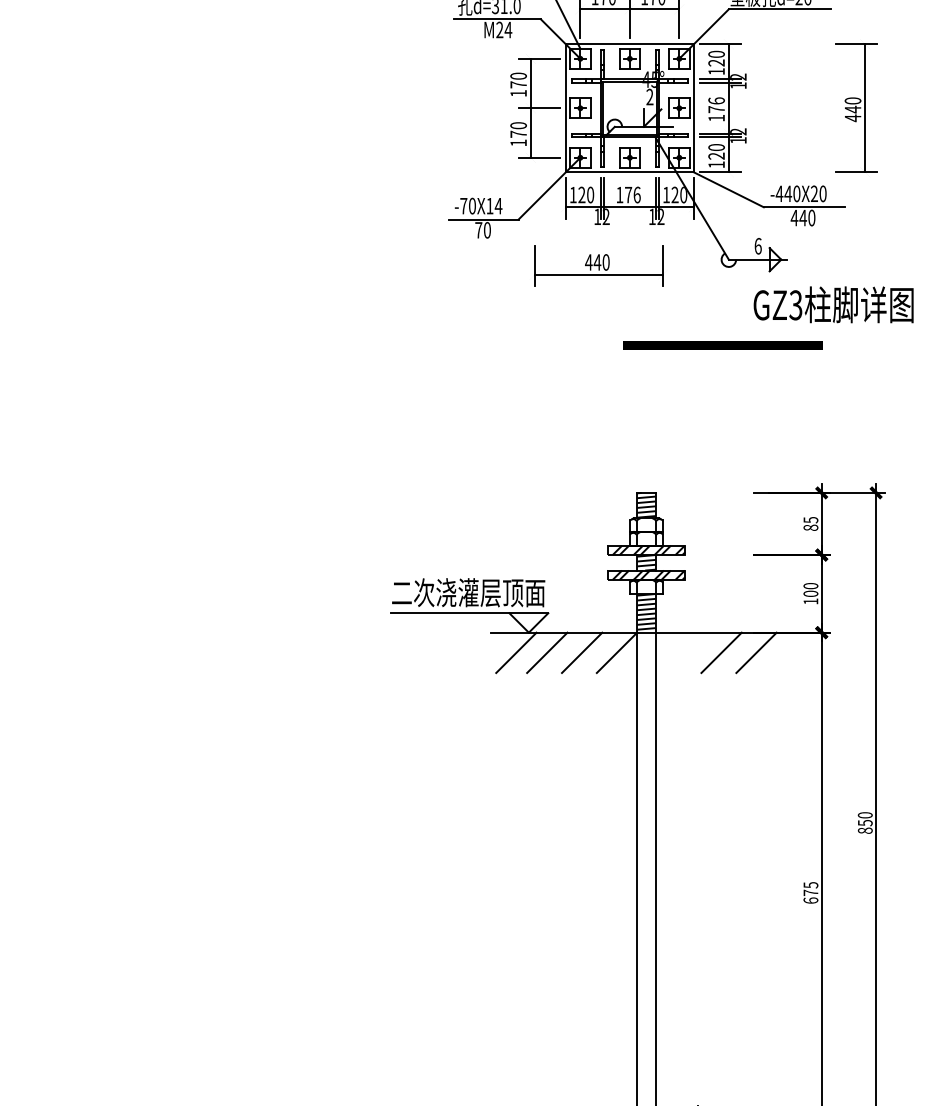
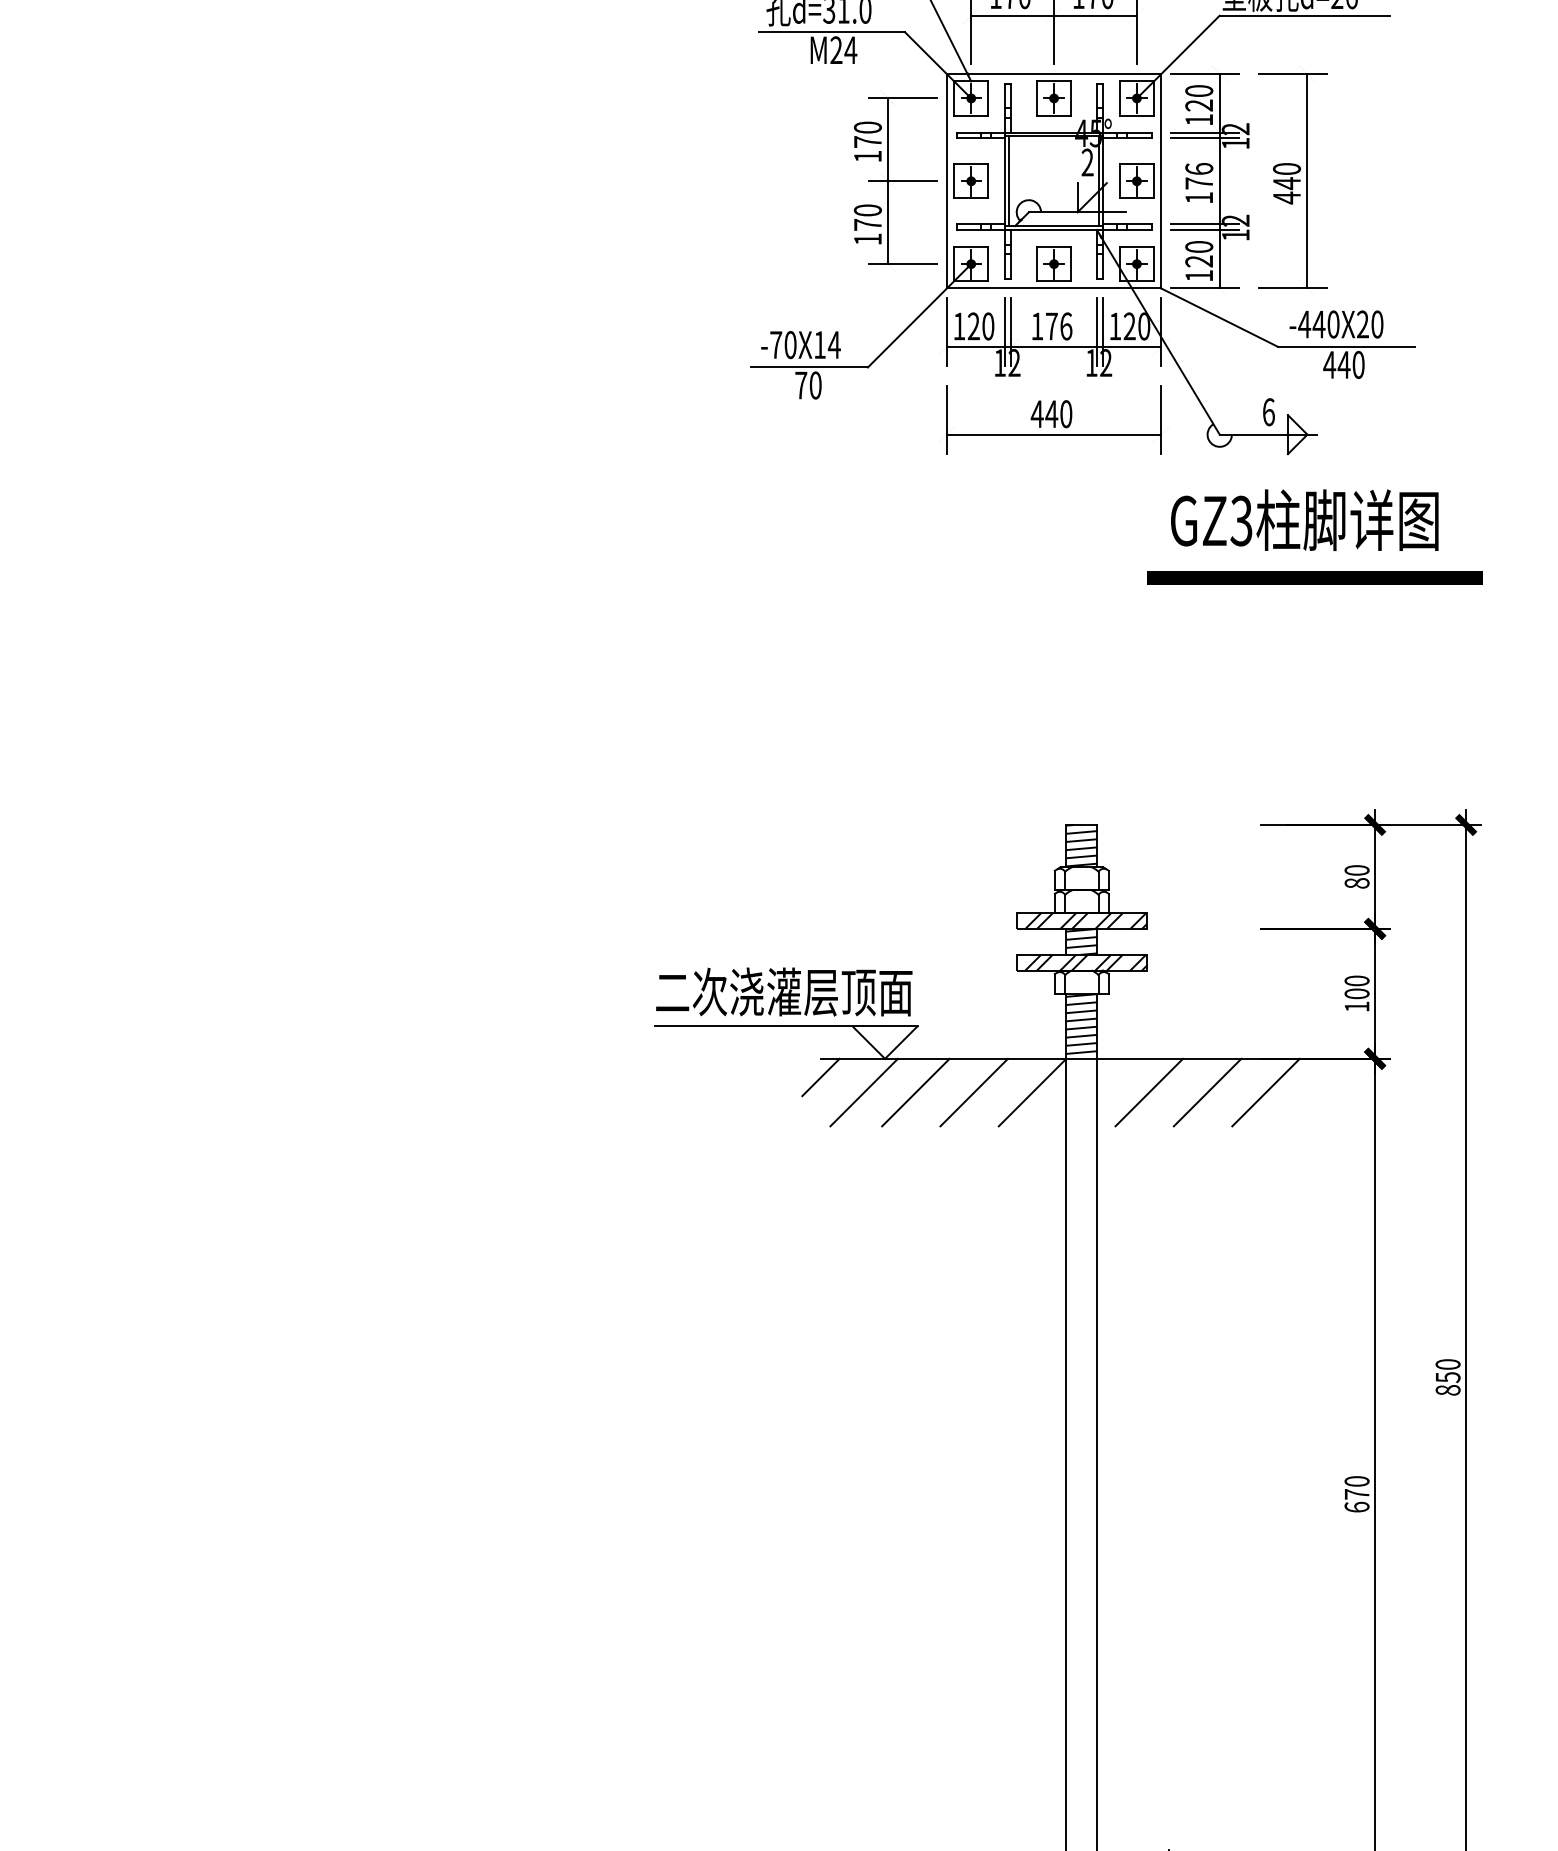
part: (856, 107) -> (1292, 179), moved
part: (598, 265) -> (1053, 419), moved
text: (833, 304) -> (1304, 519), moved
line: (722, 345) -> (1314, 578), moved
text: (810, 520) -> (1356, 871), 85 -> 80
line: (490, 643) -> (820, 1076), added
line: (686, 652) -> (1148, 1092), added
text: (810, 885) -> (1356, 1481), 675 -> 670

